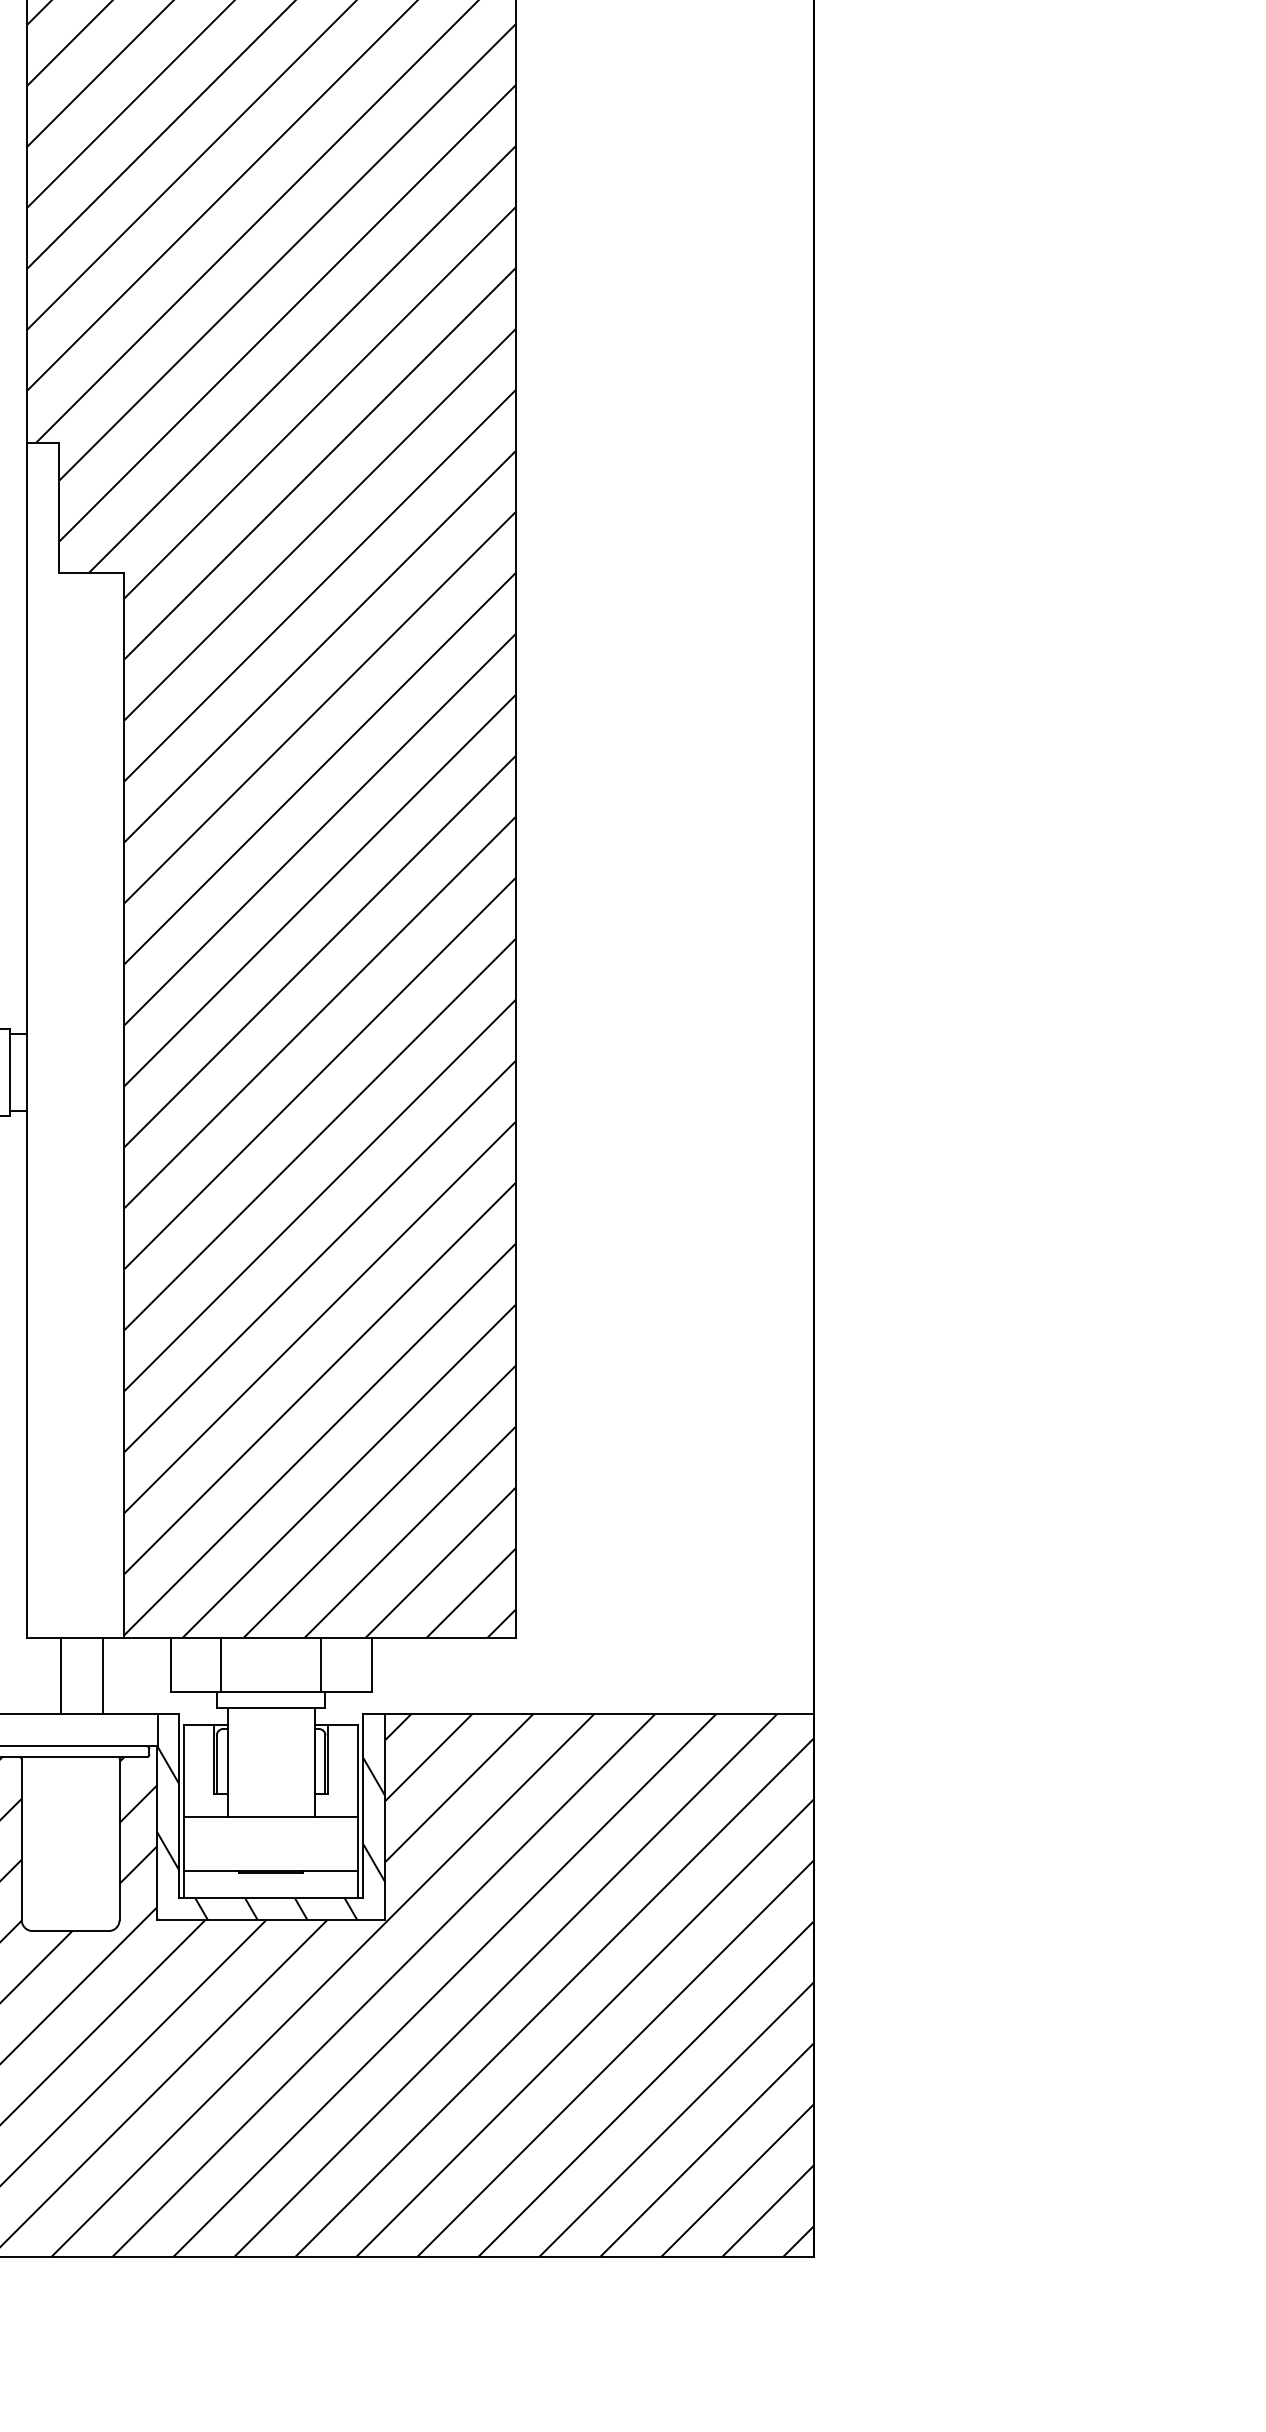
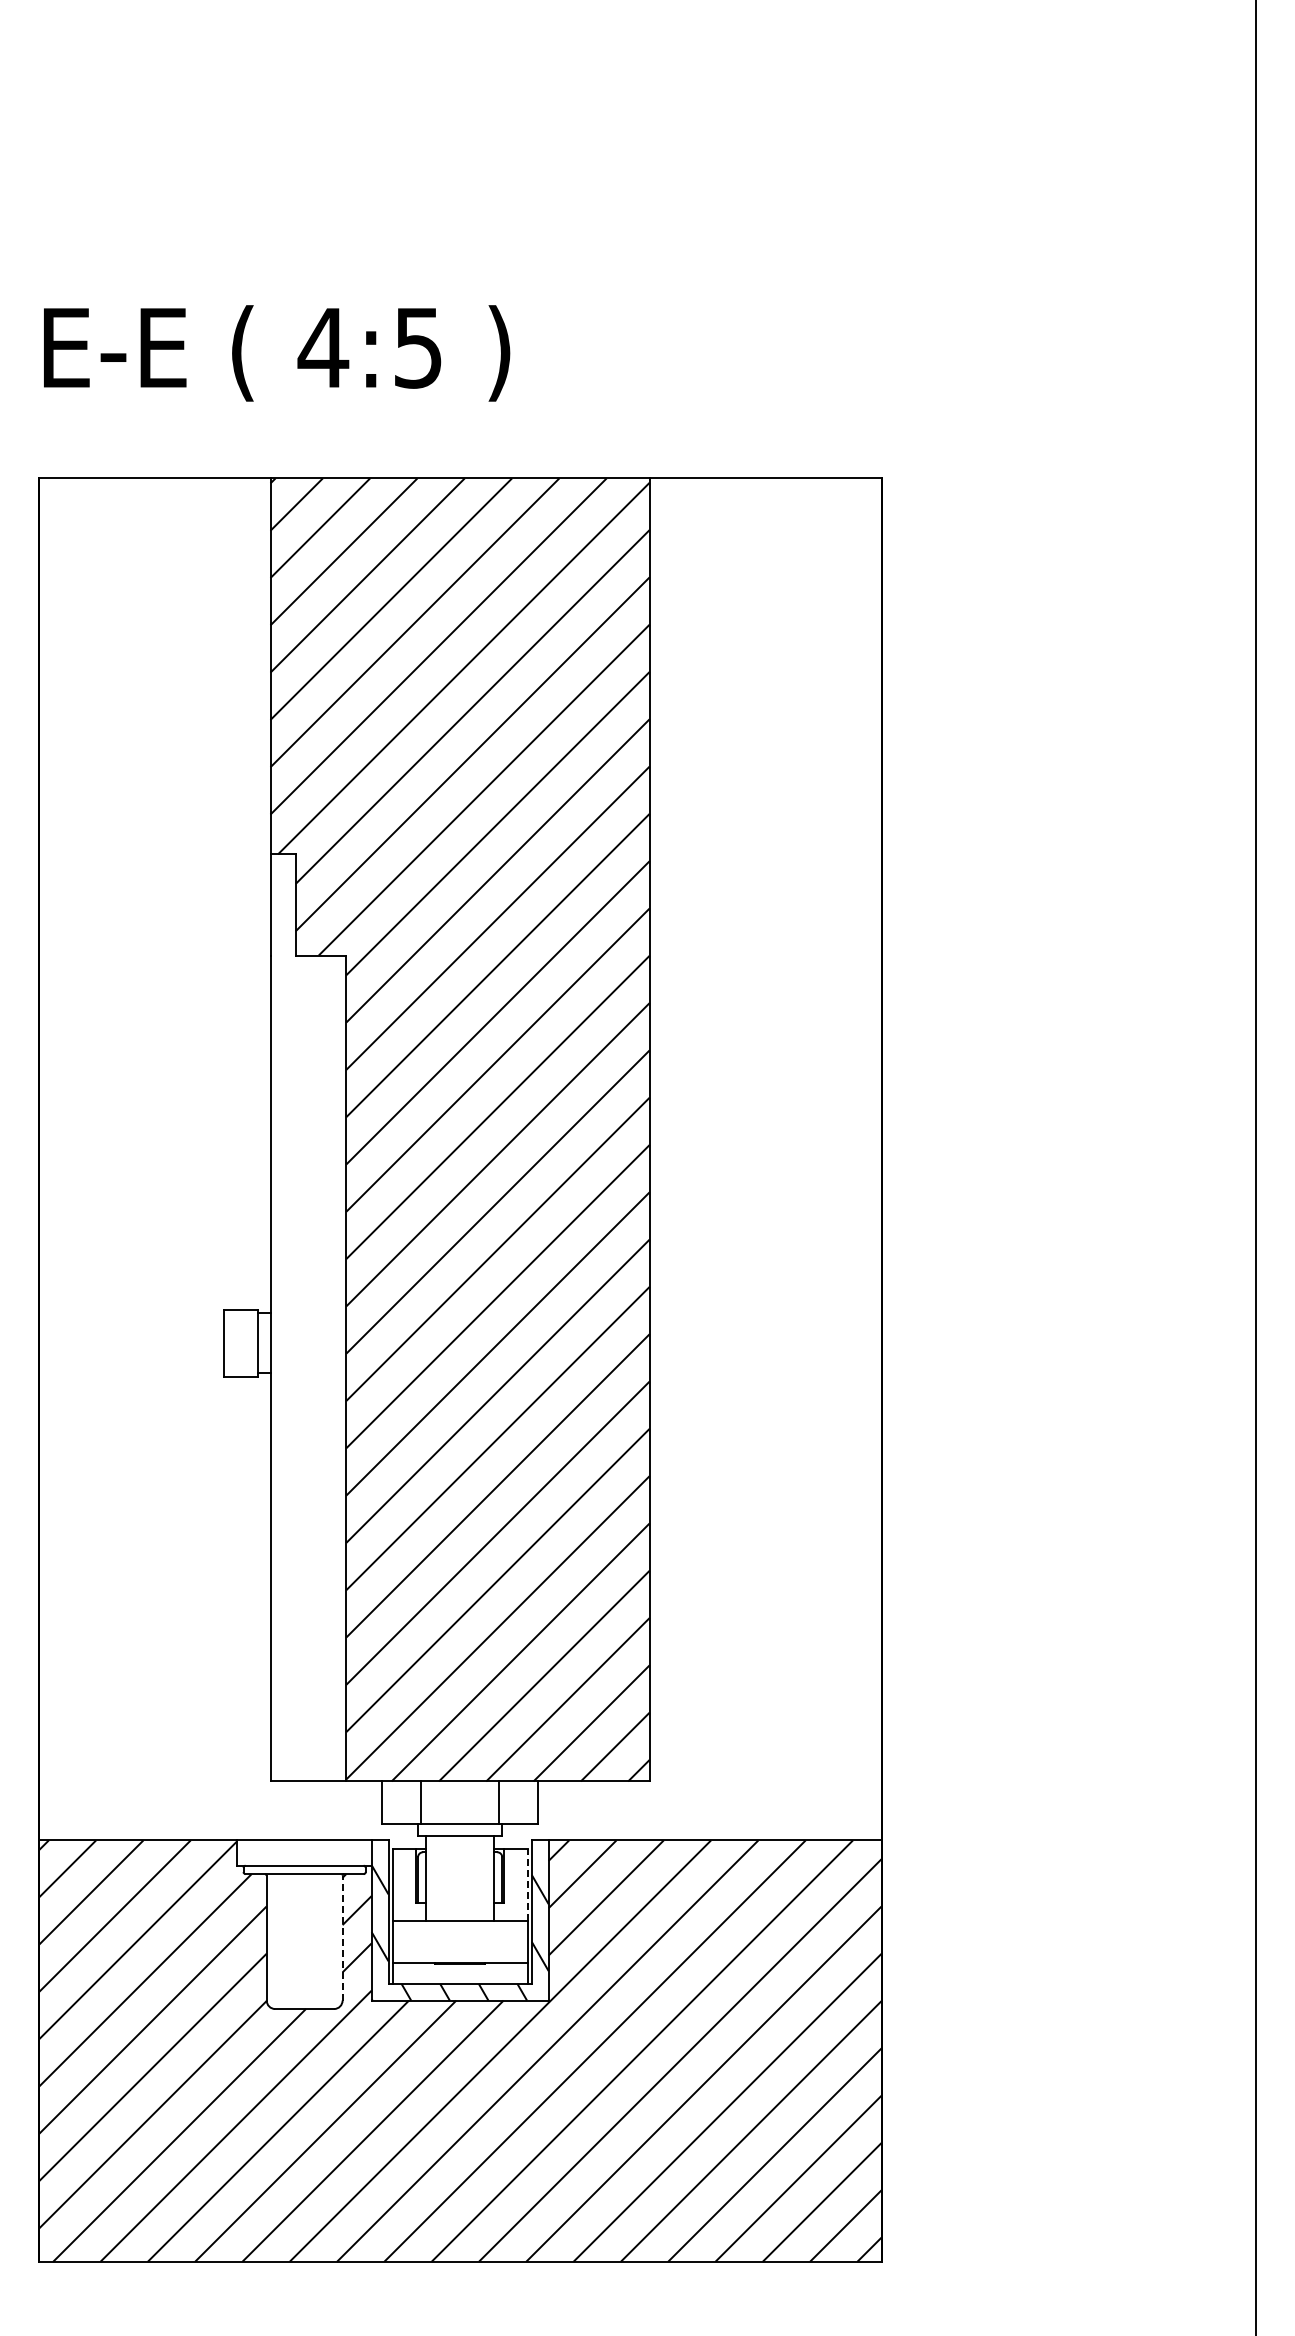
line: (61, 1675) -> (297, 1810), removed
line: (102, 1675) -> (329, 1810), removed
line: (357, 1770) -> (527, 1884), solid -> dashed
line: (119, 1838) -> (342, 1937), solid -> dashed

